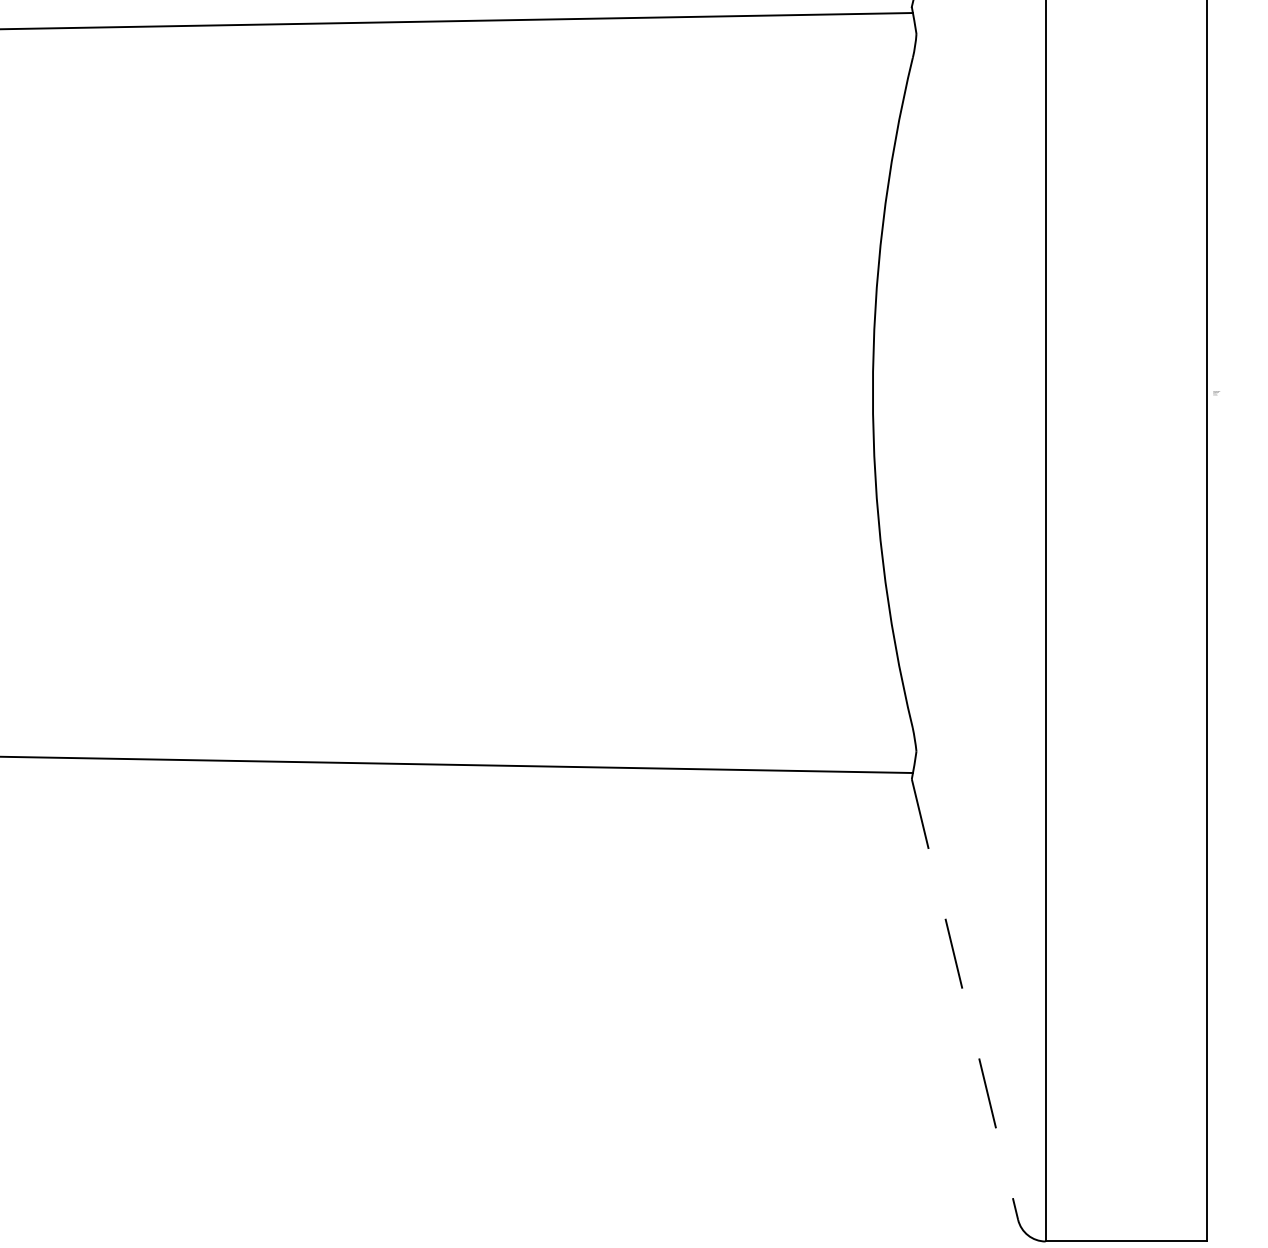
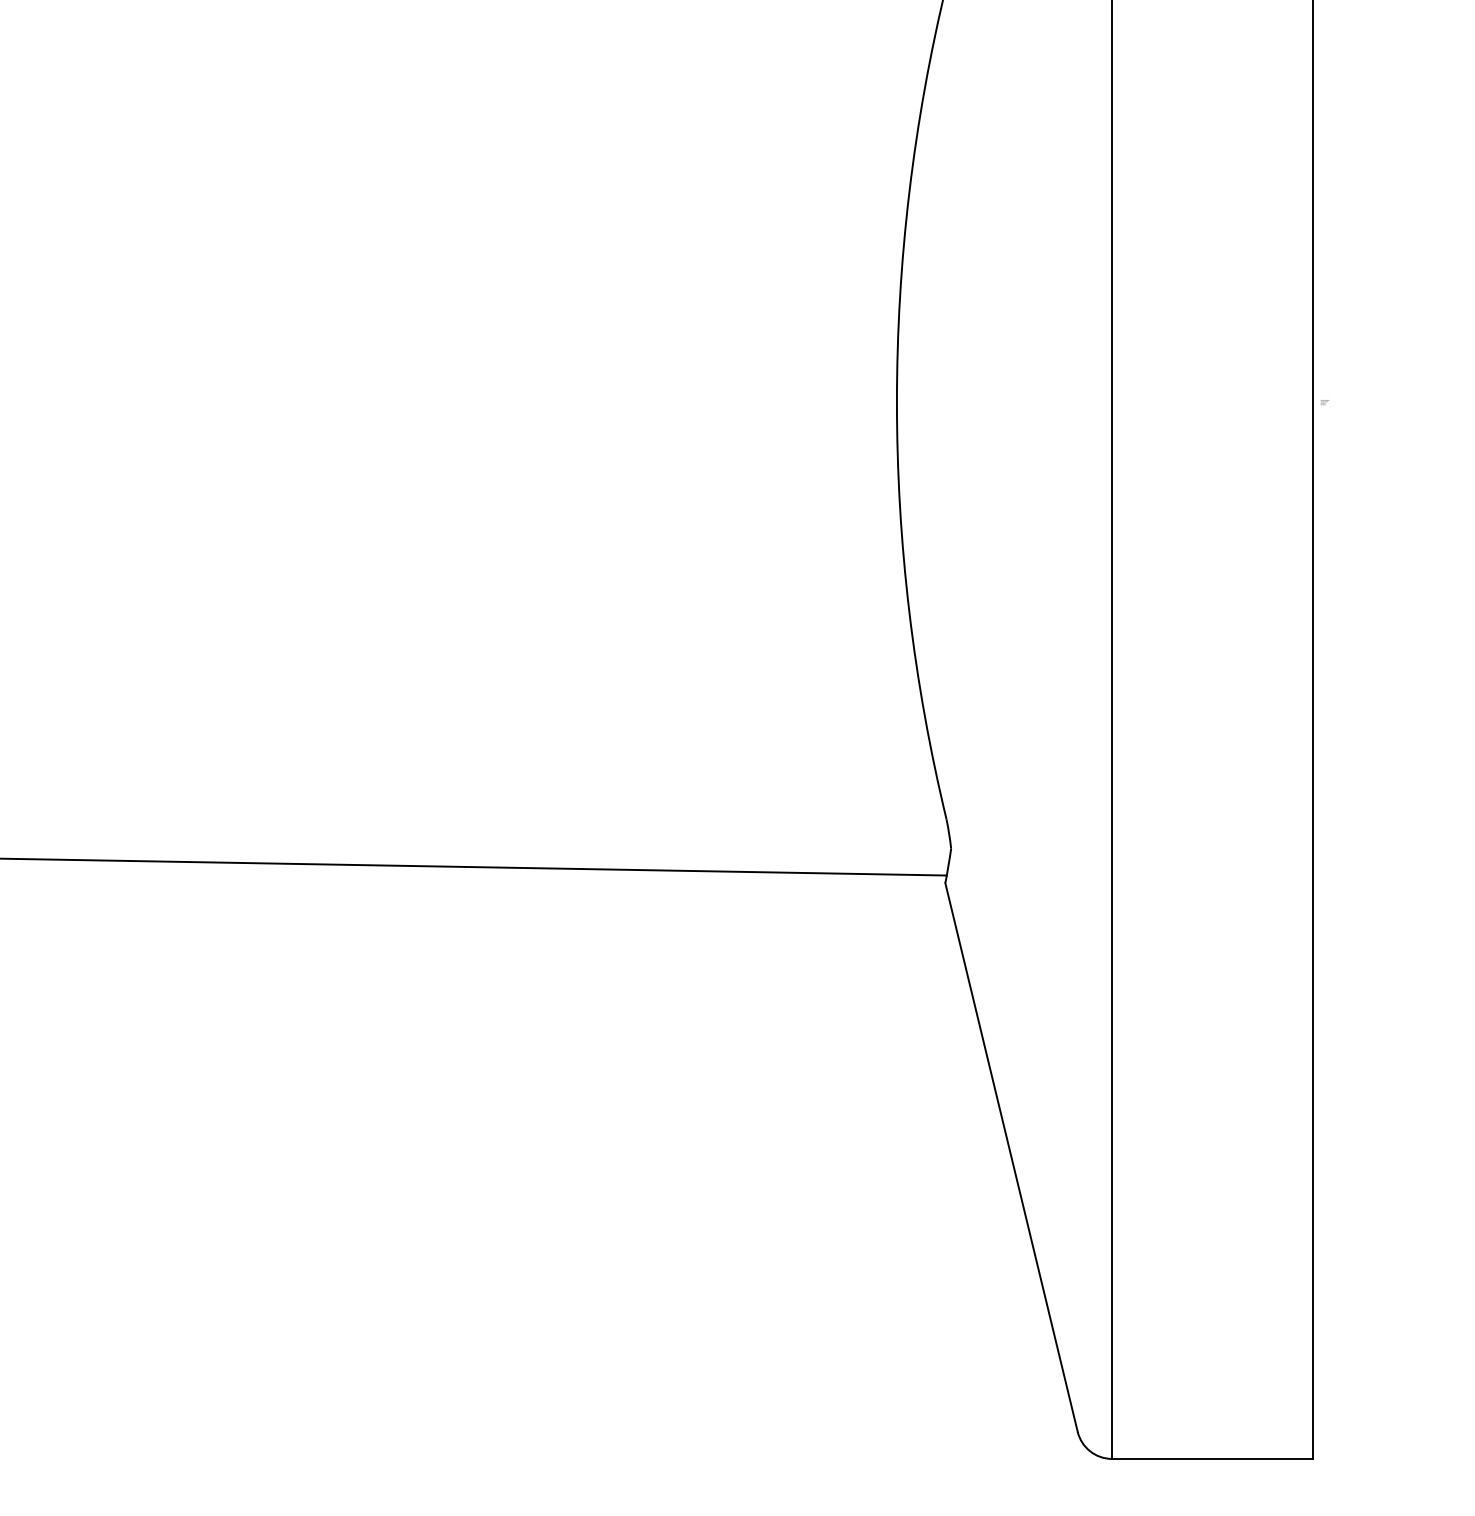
line: (964, 999) -> (1010, 1157), dashed -> solid

